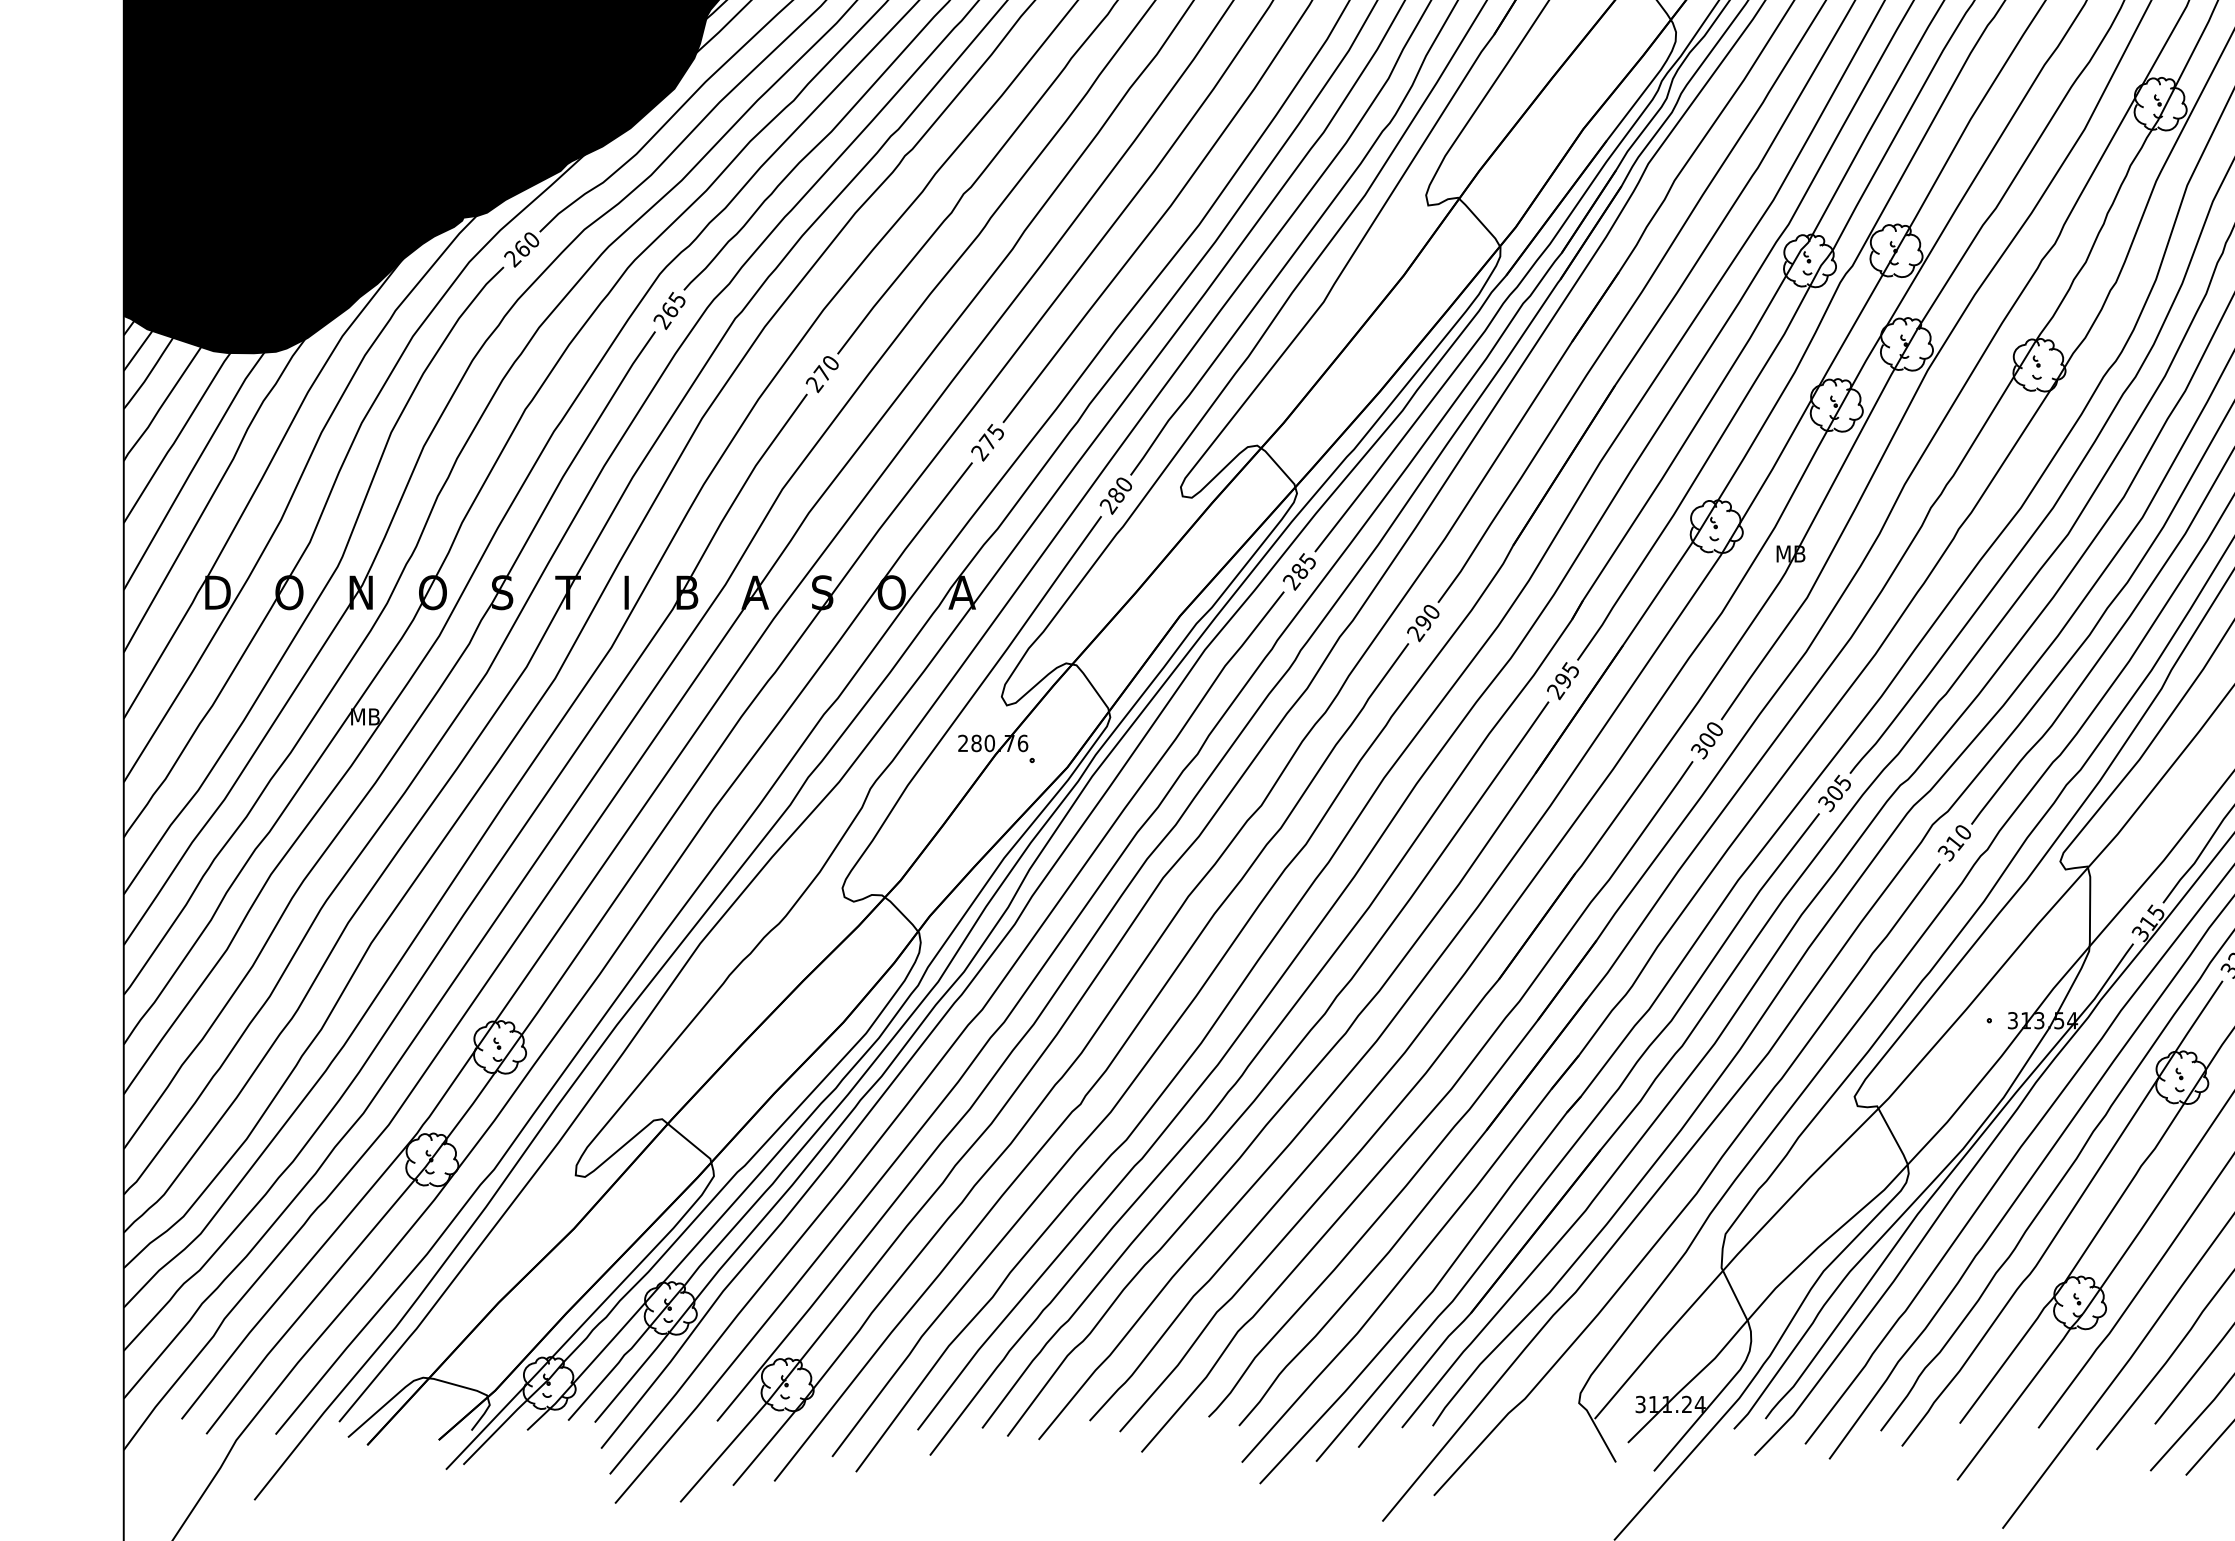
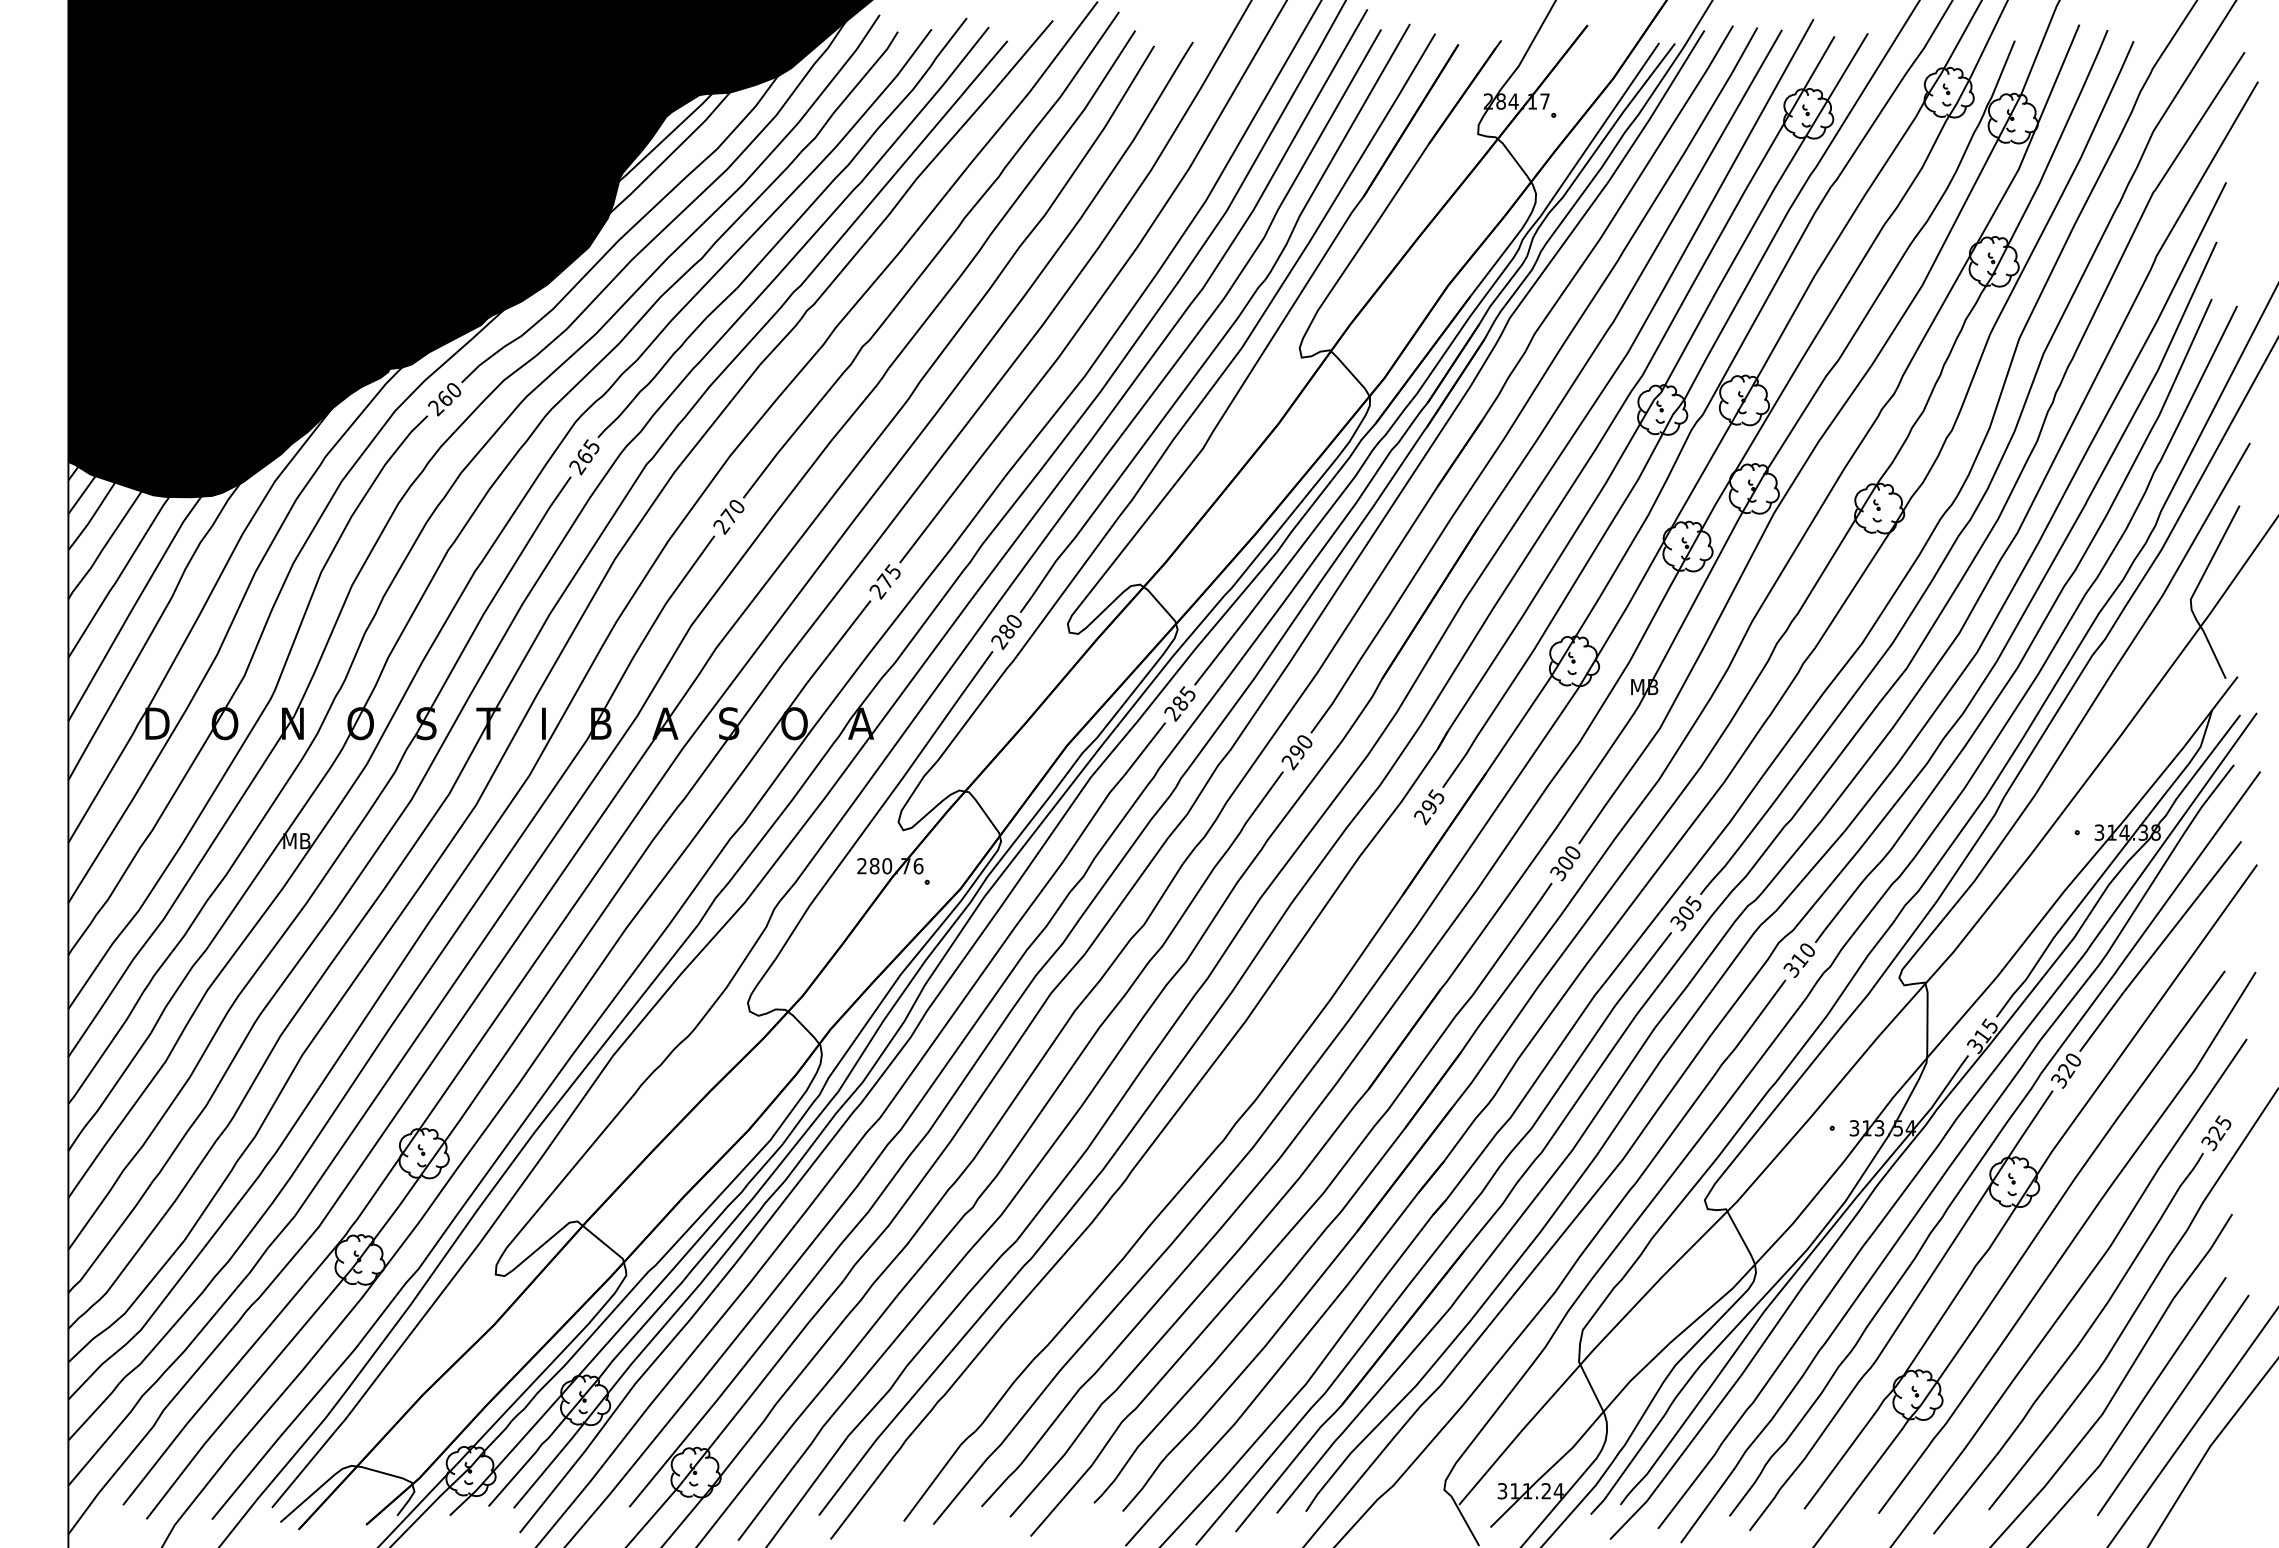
curve: (1274, 1073) -> (1156, 1178), removed

